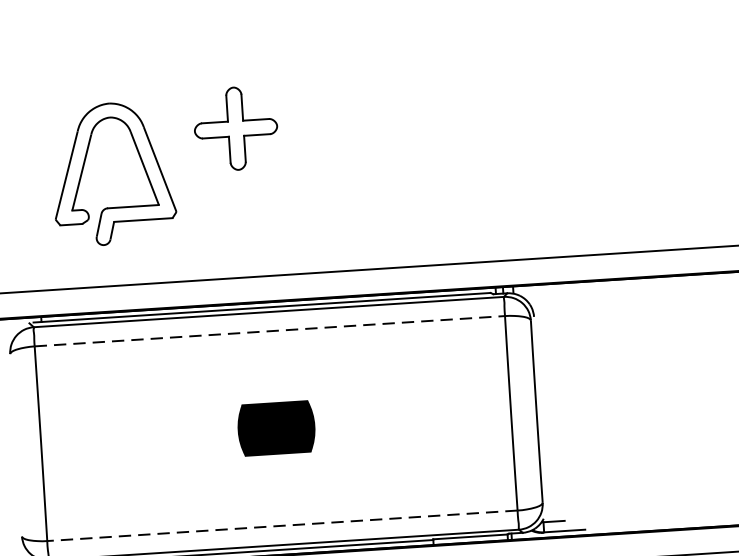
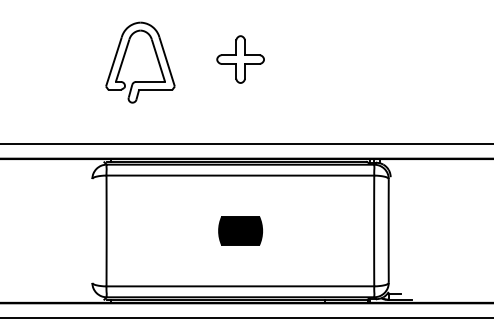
part: (235, 128) -> (240, 59), moved
part: (84, 168) -> (124, 58), moved
line: (270, 331) -> (240, 175), dashed -> solid
line: (282, 526) -> (240, 286), dashed -> solid

